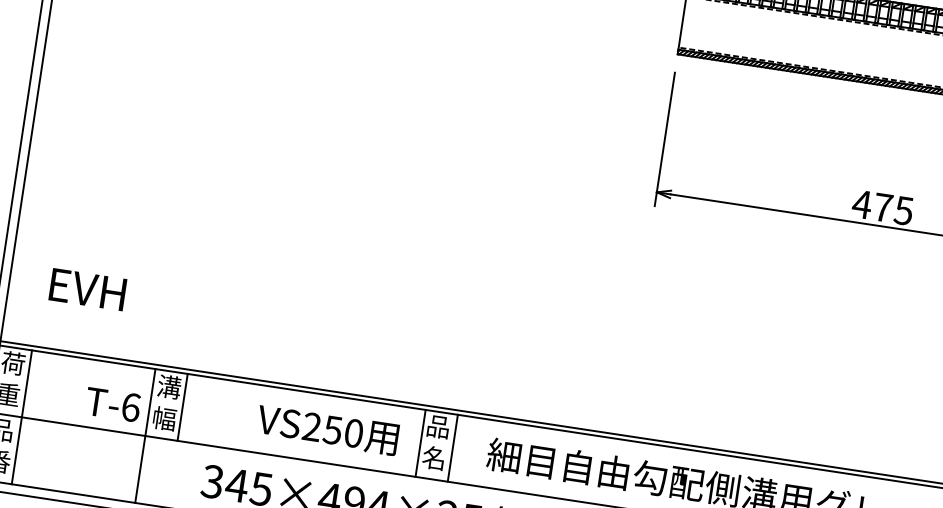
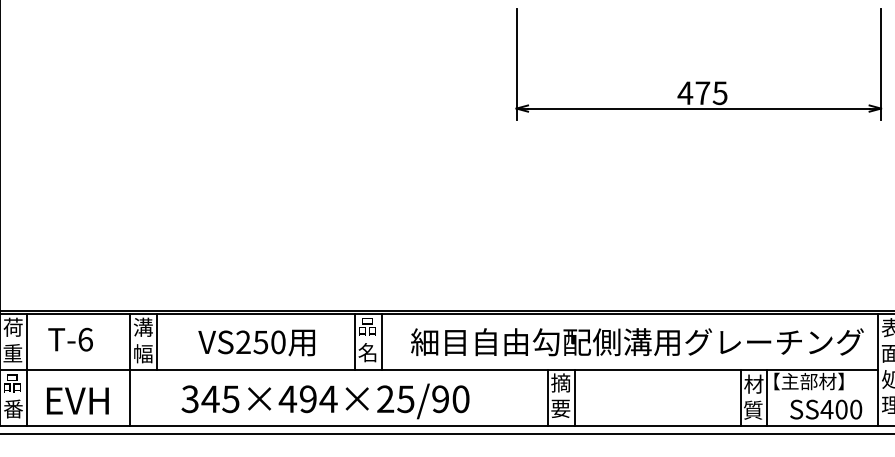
text: (87, 288) -> (77, 400), moved
text: (112, 404) -> (70, 339), moved
text: (327, 429) -> (256, 342), moved

